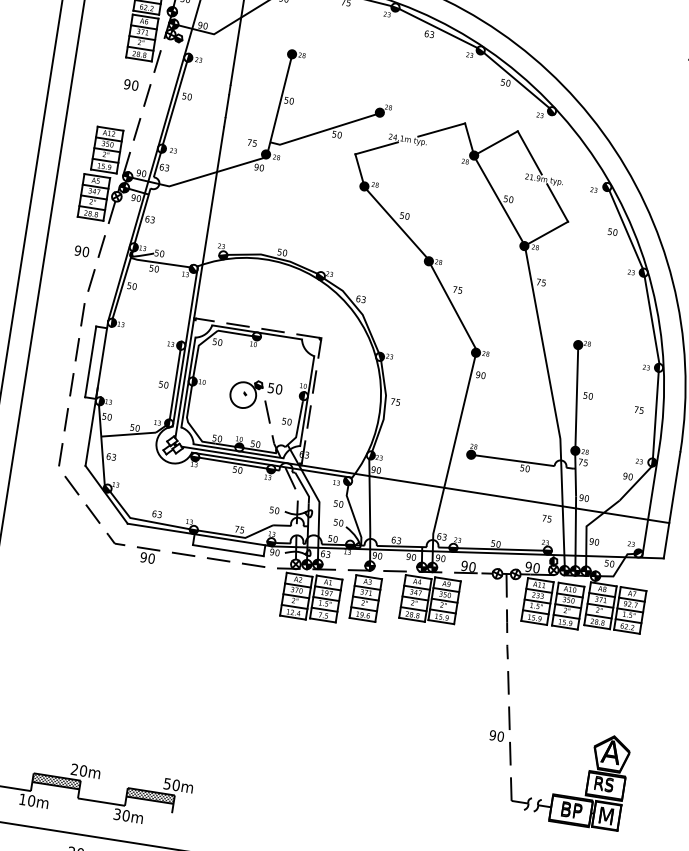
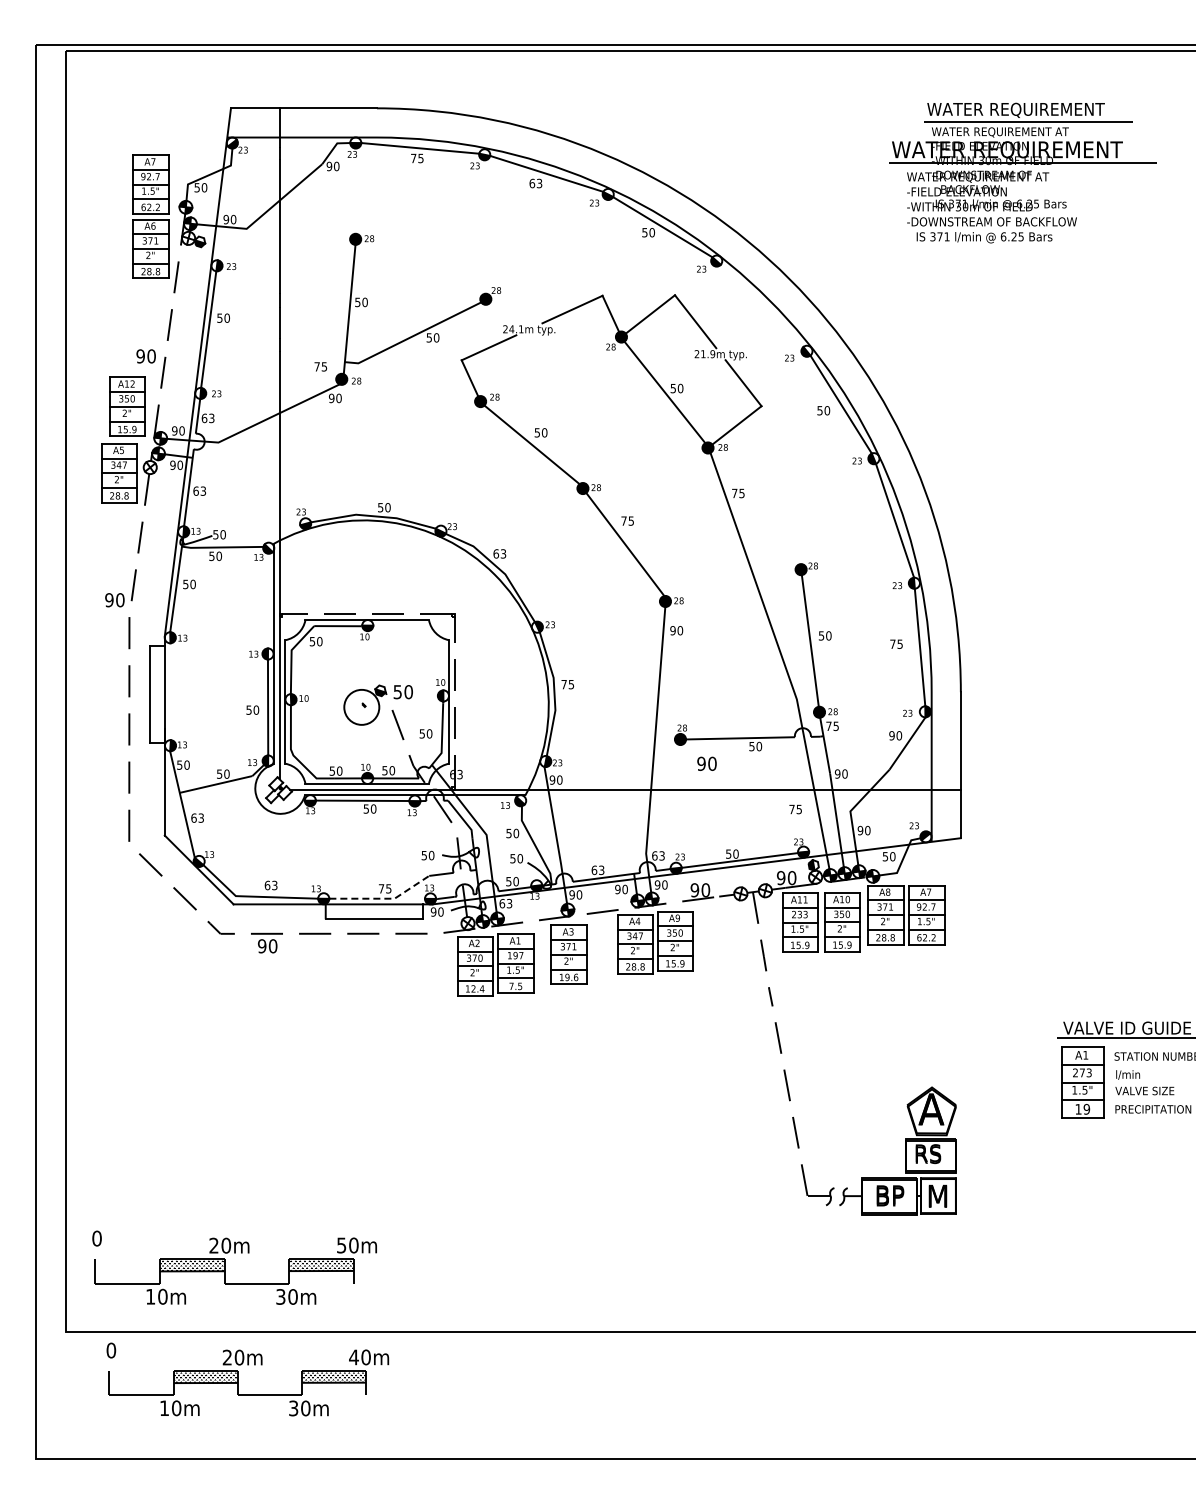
text: (130, 85) -> (145, 356), moved
text: (81, 251) -> (114, 600), moved
line: (237, 536) -> (383, 898), solid -> dashed
text: (496, 735) -> (706, 763), moved

